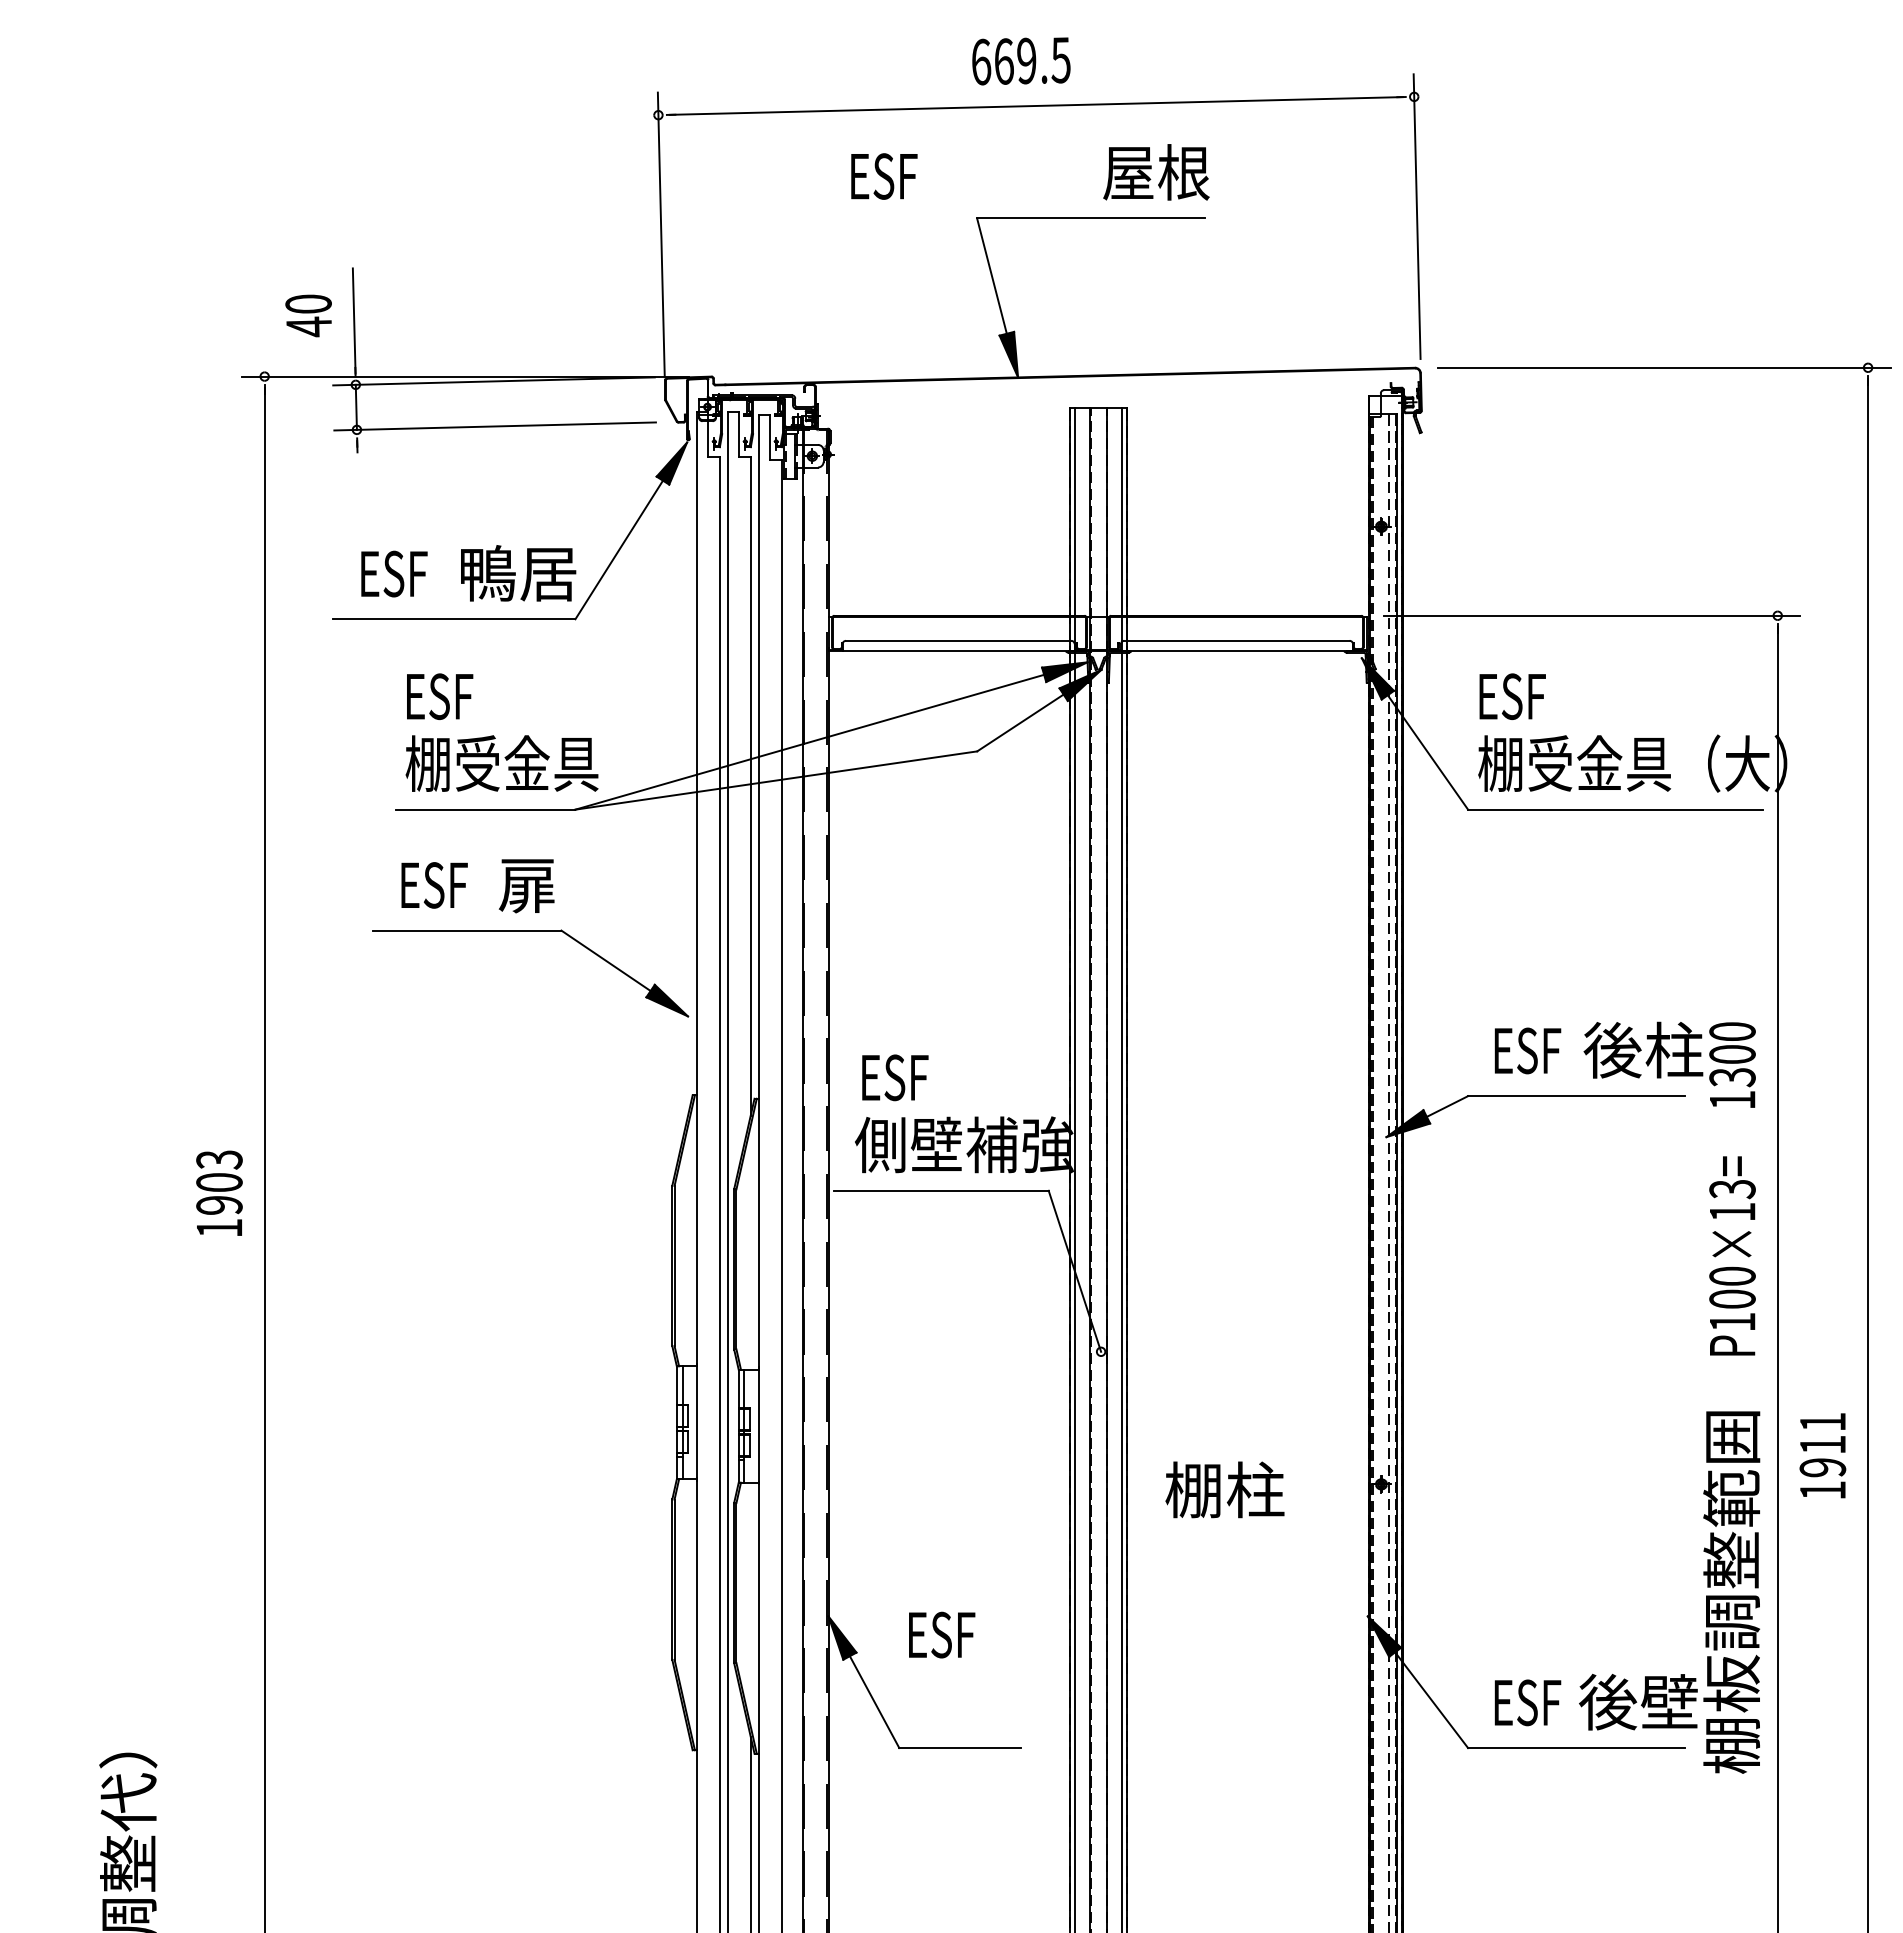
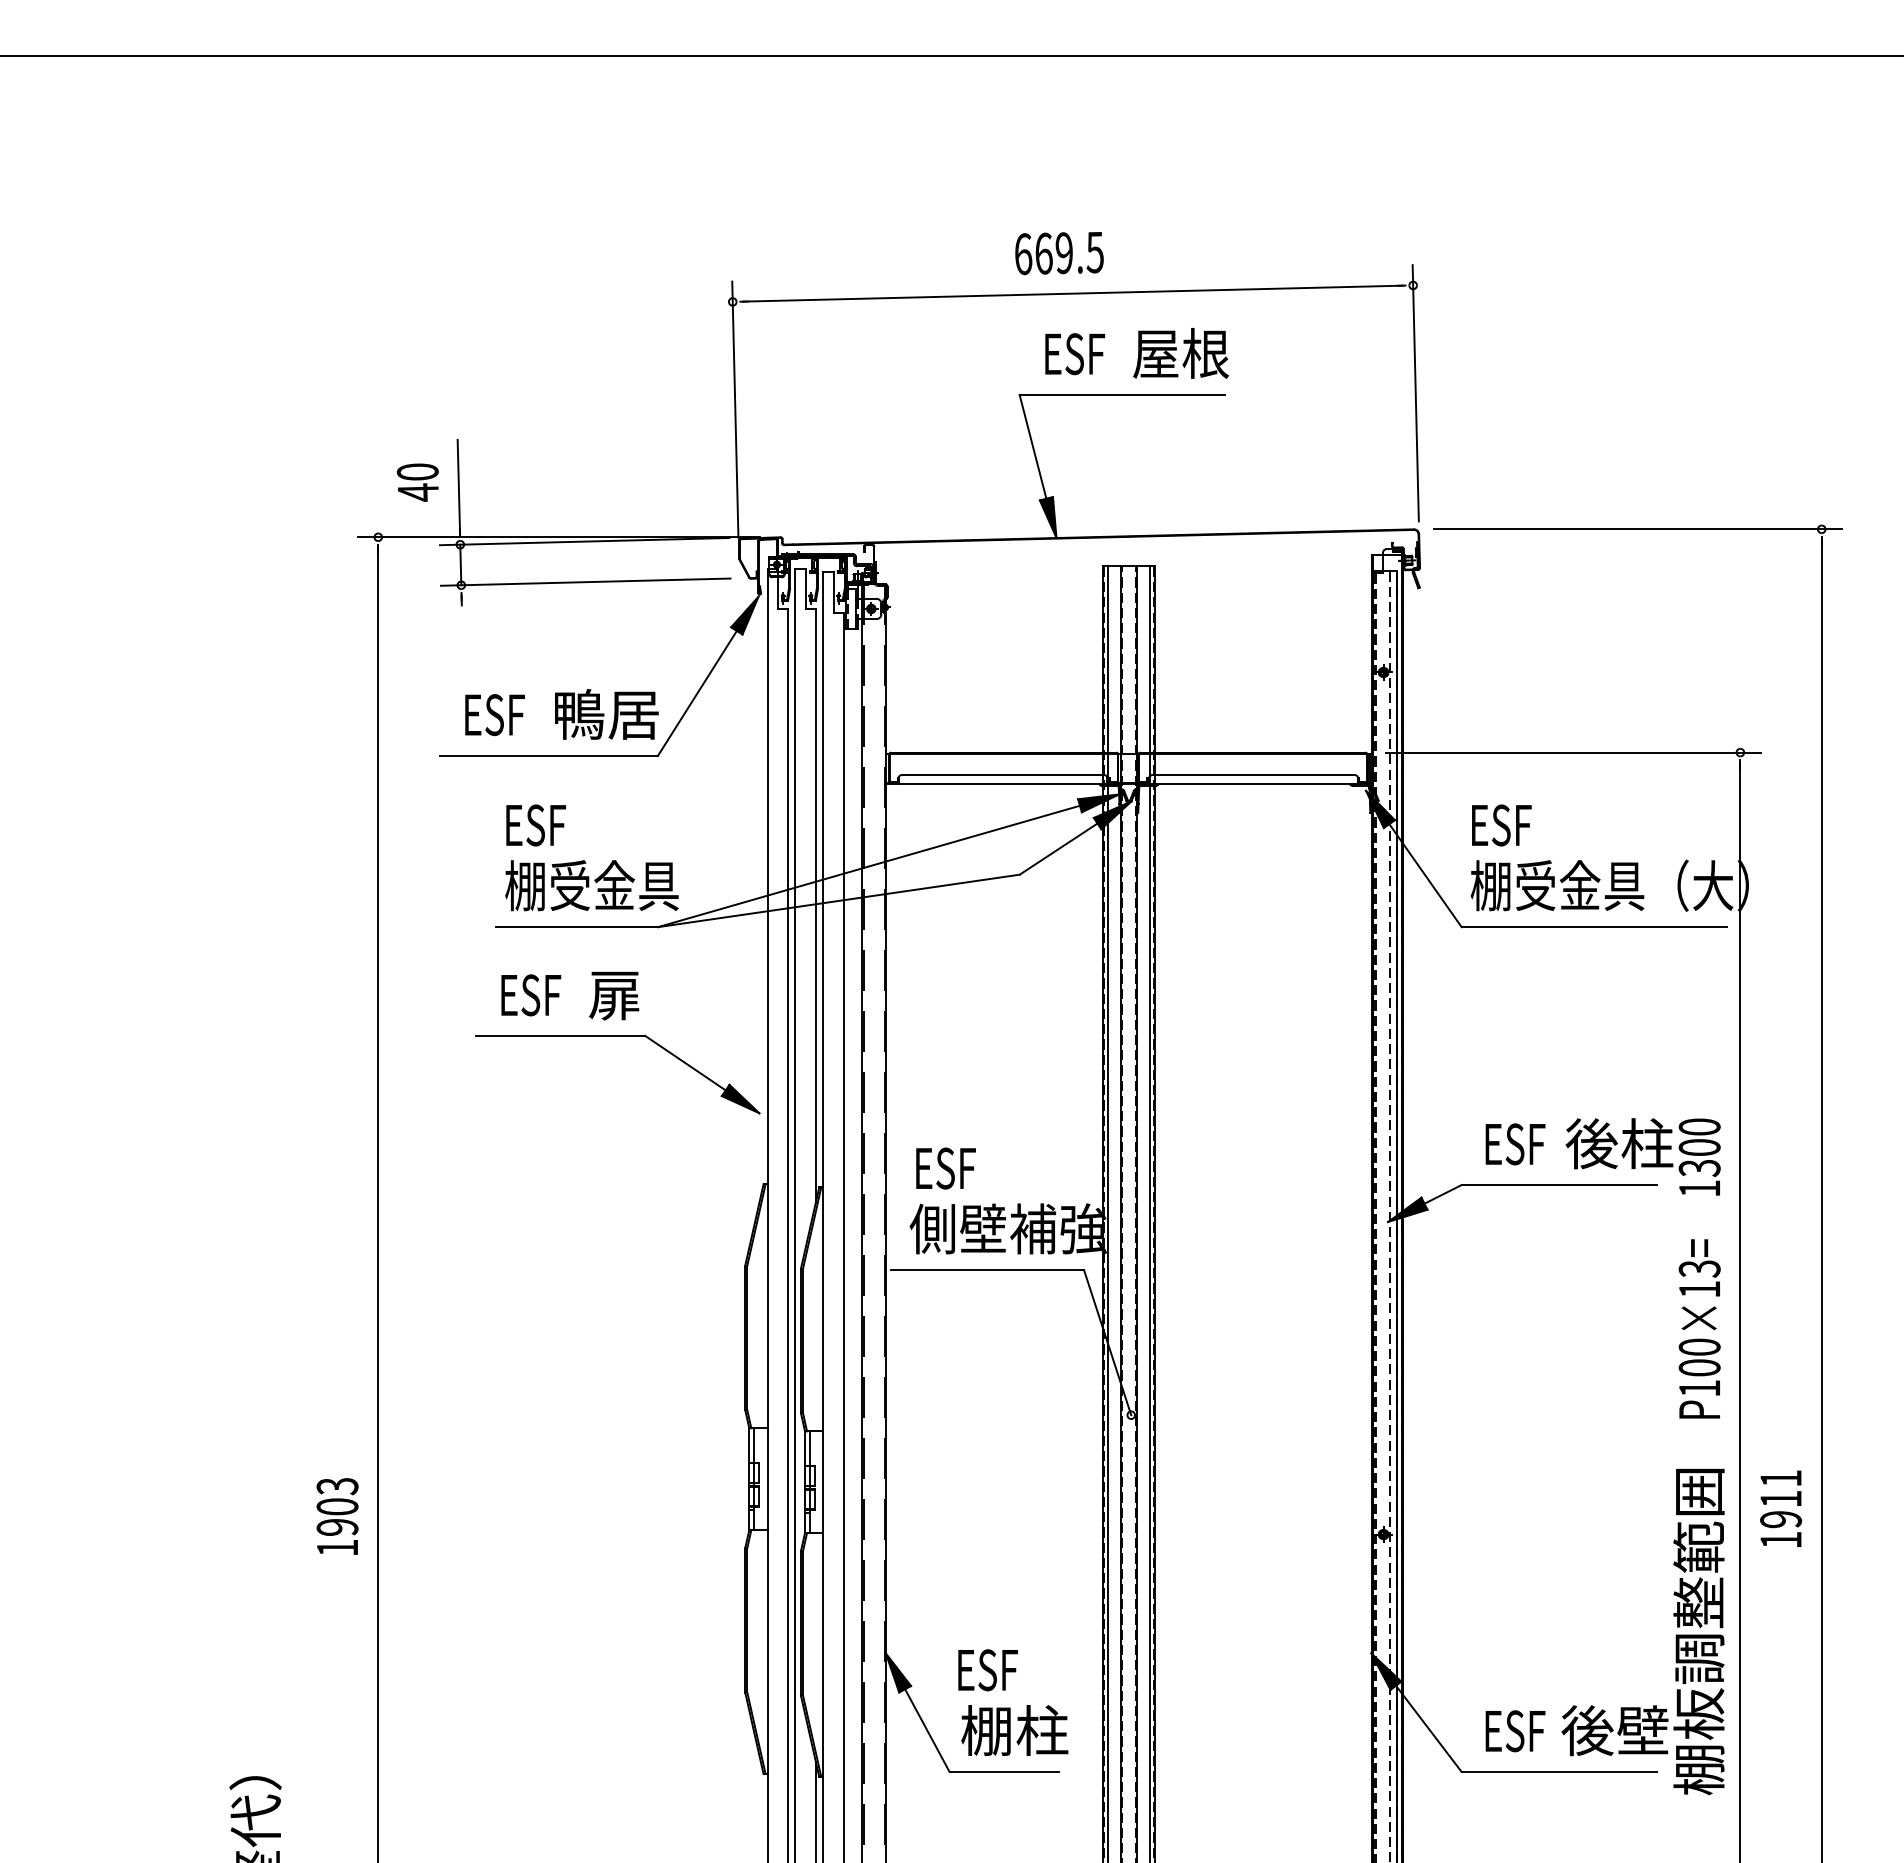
text: (883, 176) -> (1074, 354), moved
text: (219, 1193) -> (337, 1516), moved
text: (1224, 1489) -> (1014, 1730), moved

